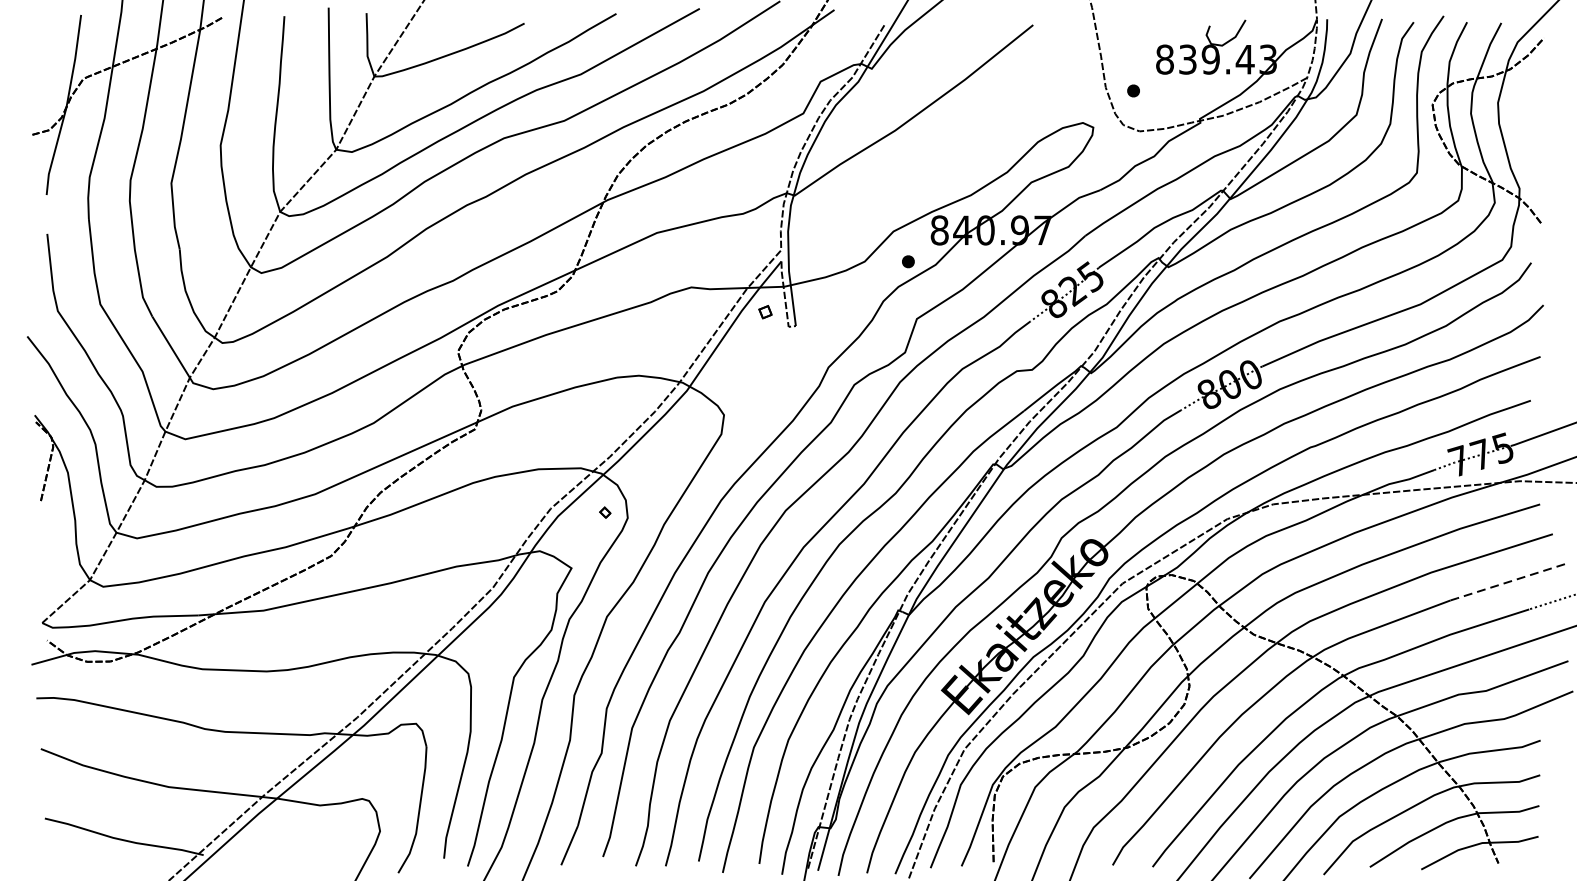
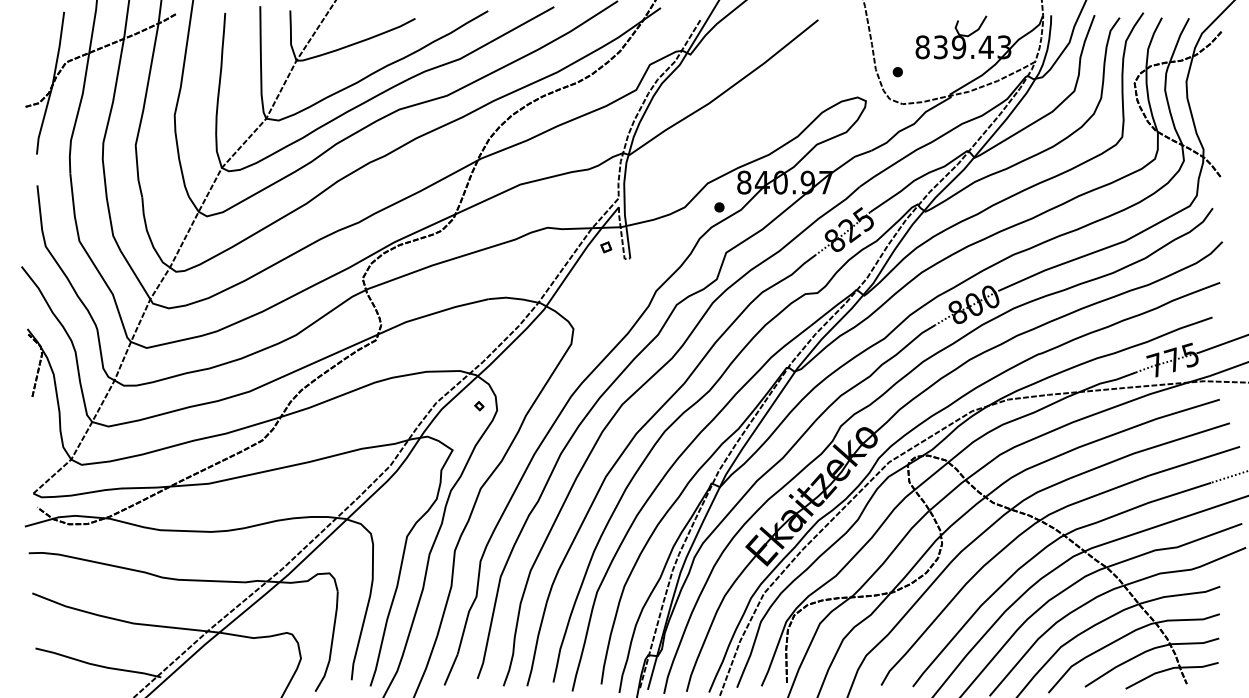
line: (1506, 582) -> (1193, 461), dashed -> solid

